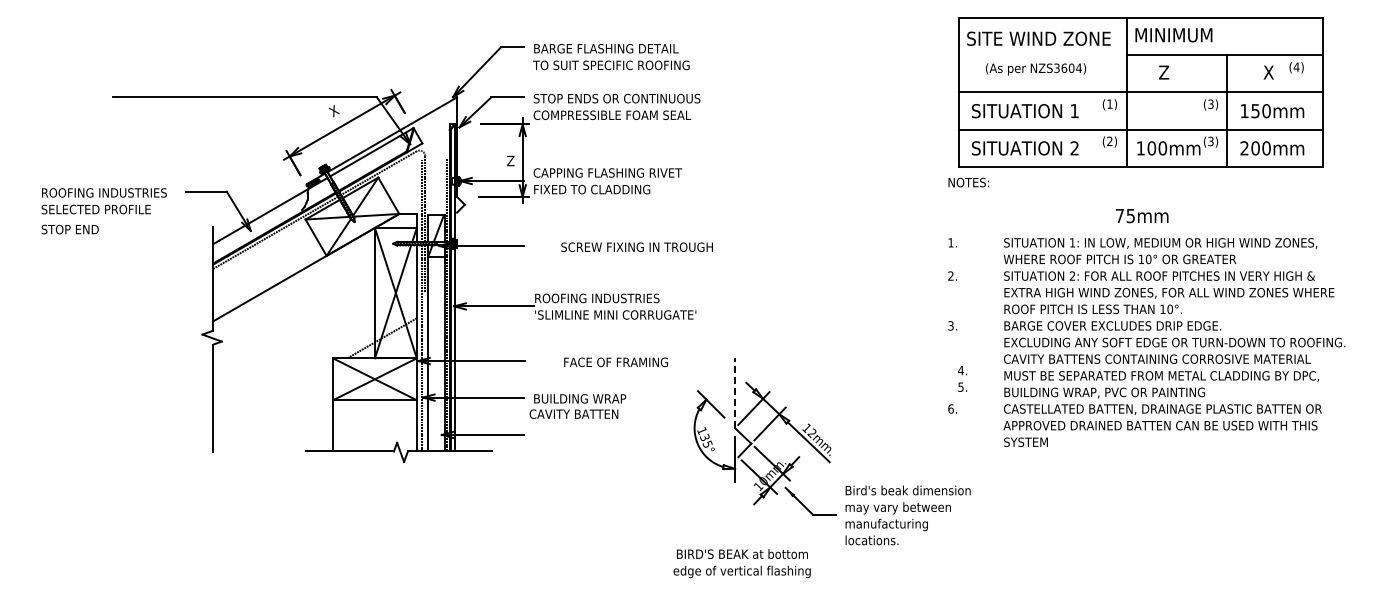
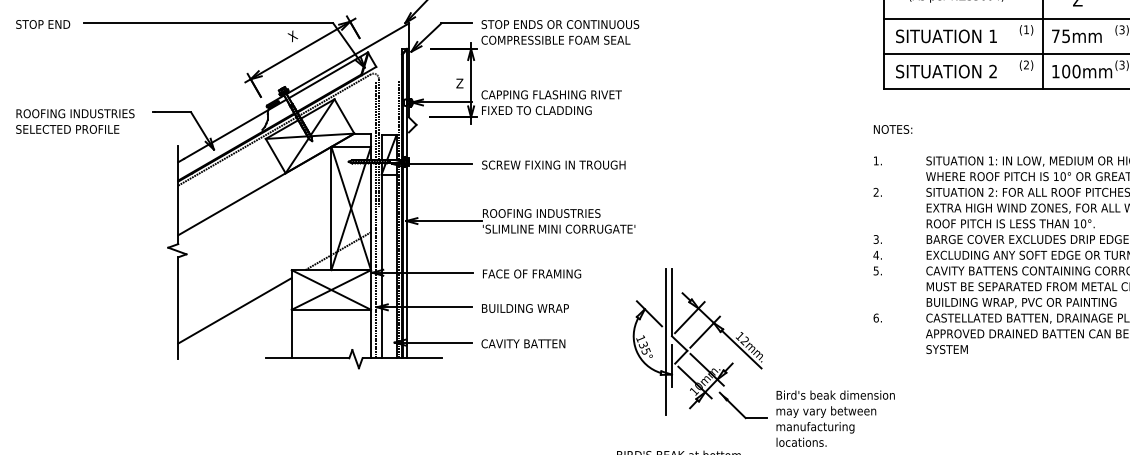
text: (968, 182) -> (892, 129), moved
text: (1141, 216) -> (1076, 36), moved
text: (69, 229) -> (42, 24), moved
text: (636, 246) -> (553, 164), moved
text: (615, 362) -> (531, 274), moved
text: (962, 378) -> (877, 262), moved
line: (735, 392) -> (672, 302), dashed -> solid
line: (273, 400) -> (235, 310), added
text: (573, 413) -> (522, 343), moved
line: (728, 434) -> (665, 342), added

